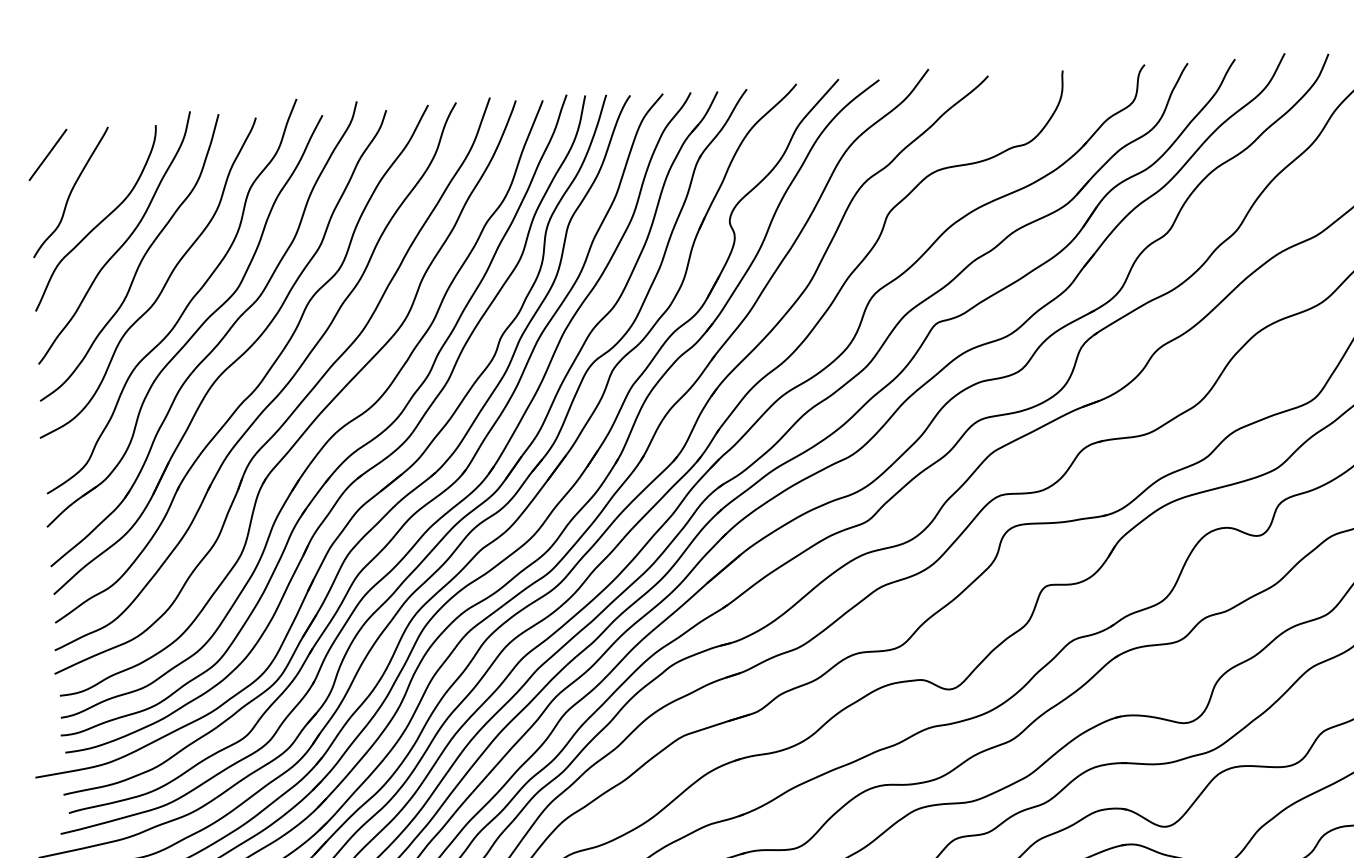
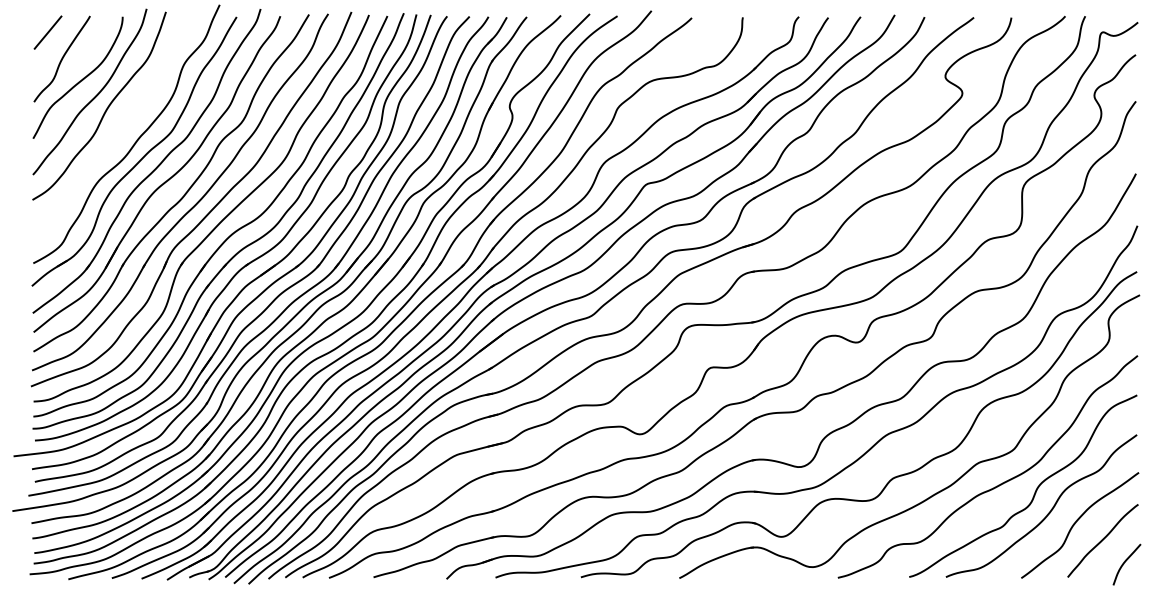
curve: (161, 288) -> (119, 128), removed

